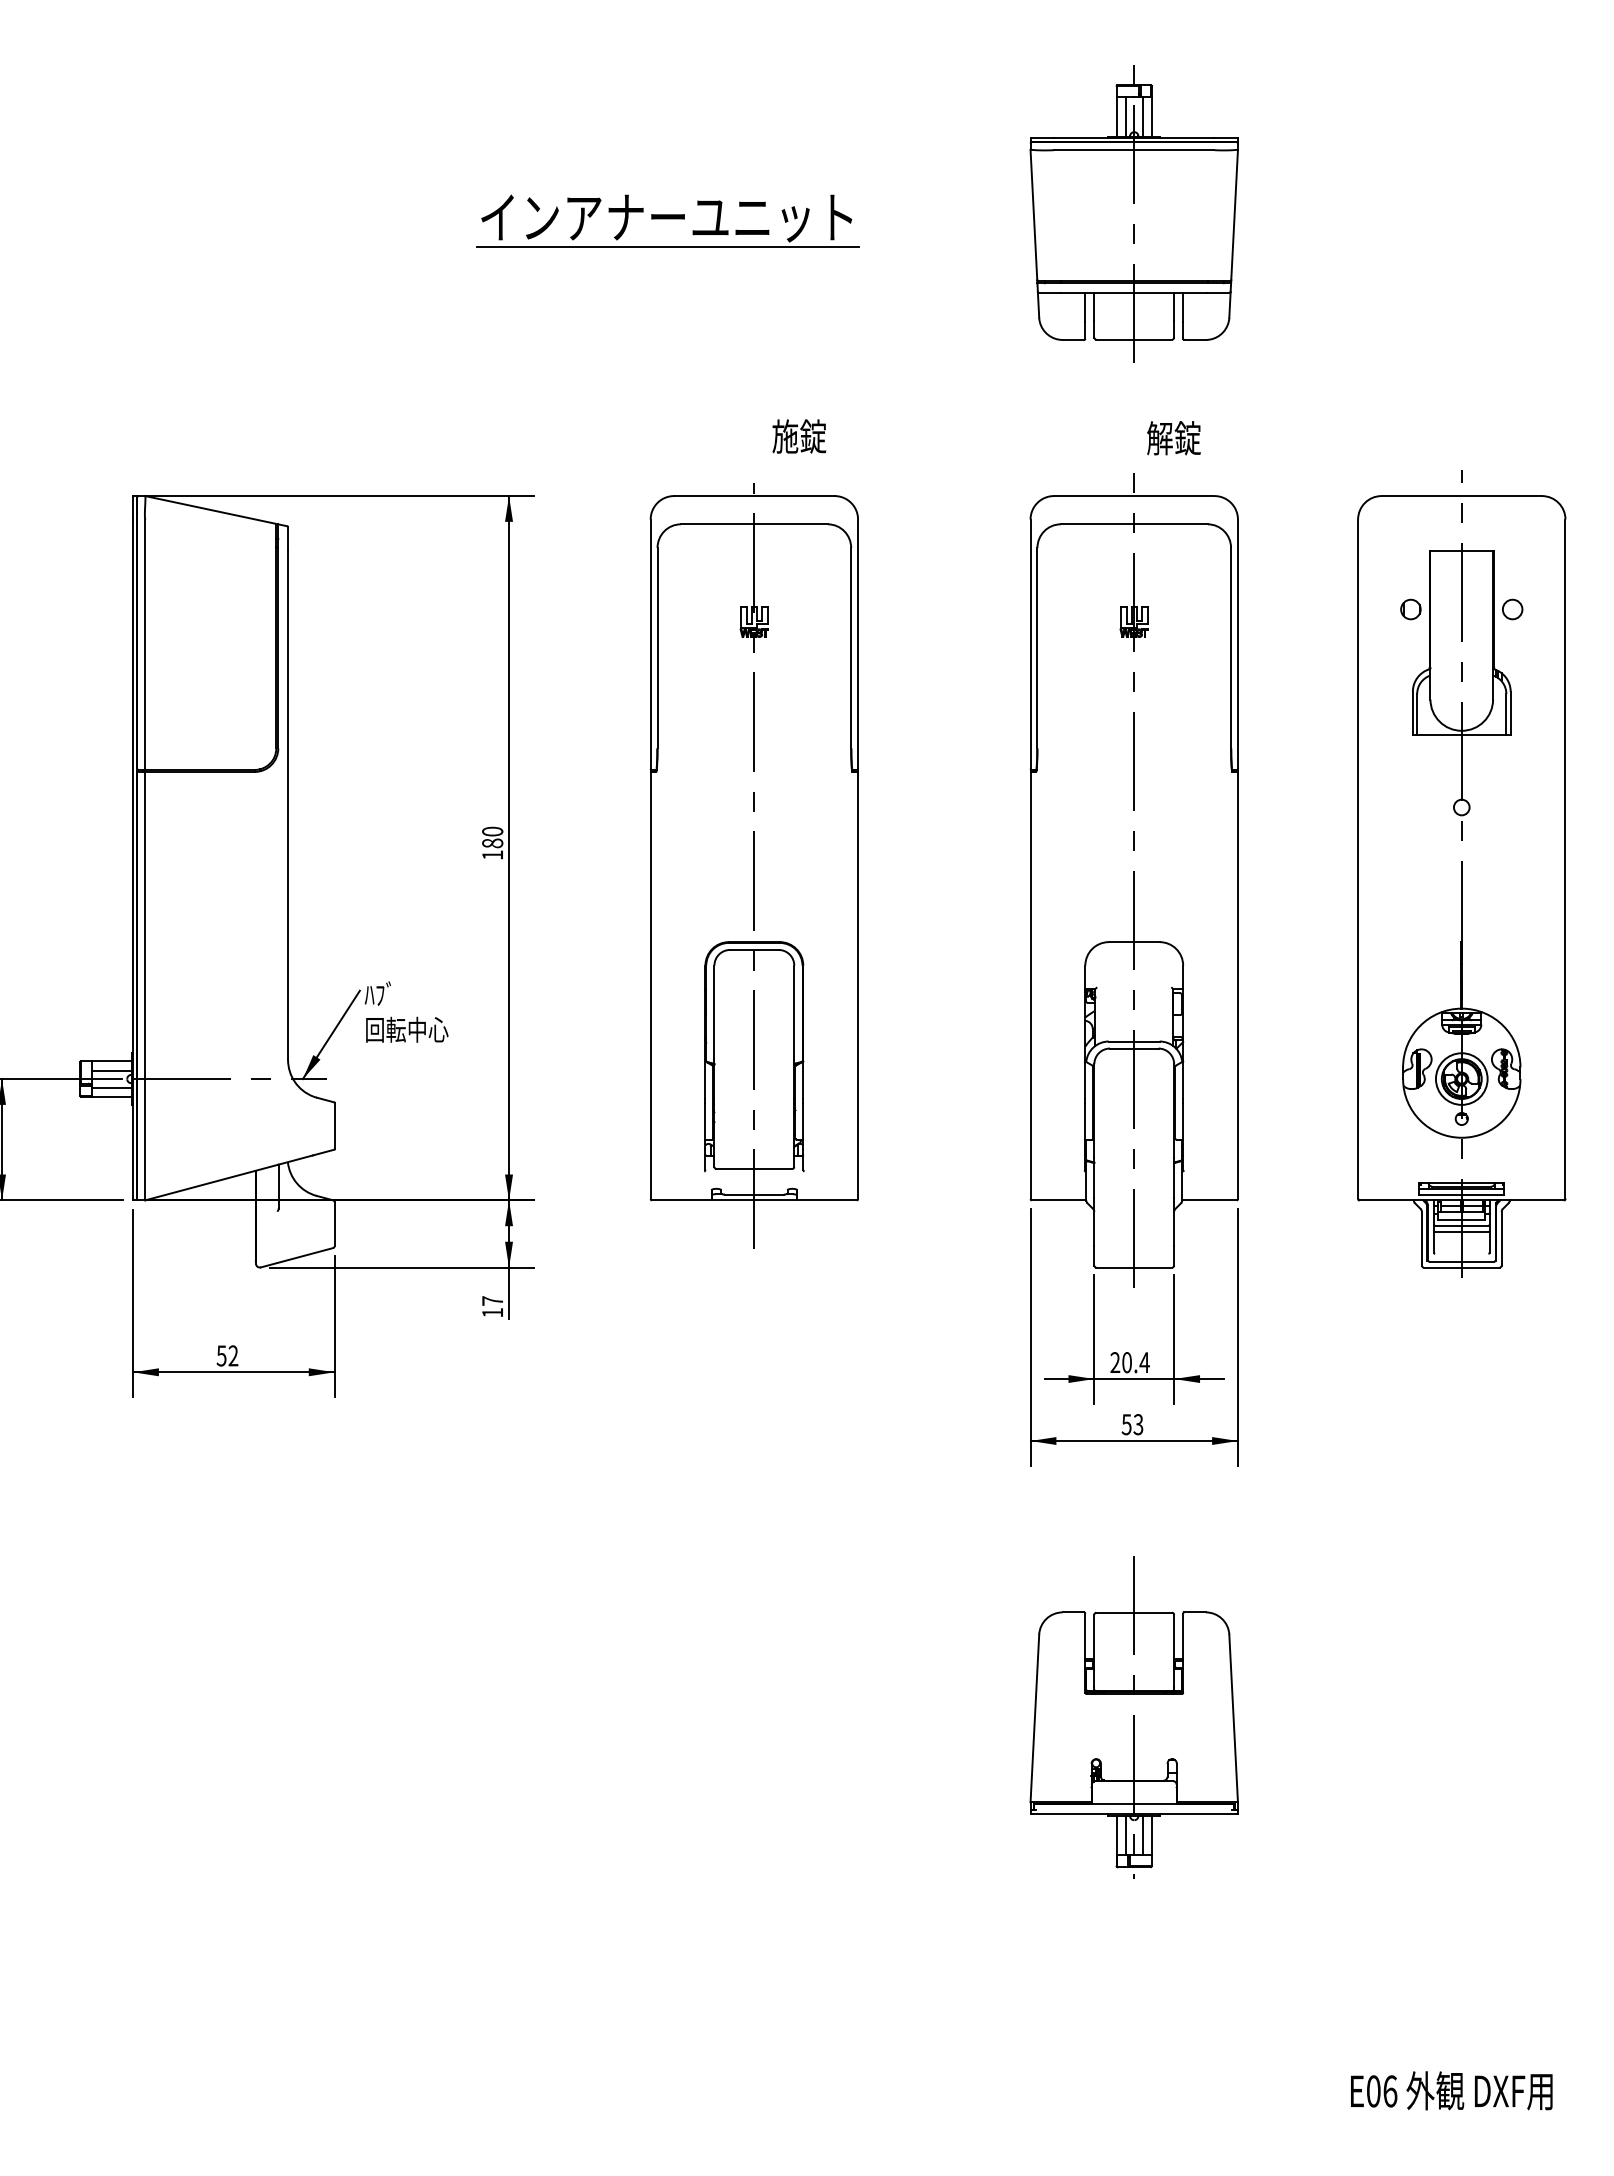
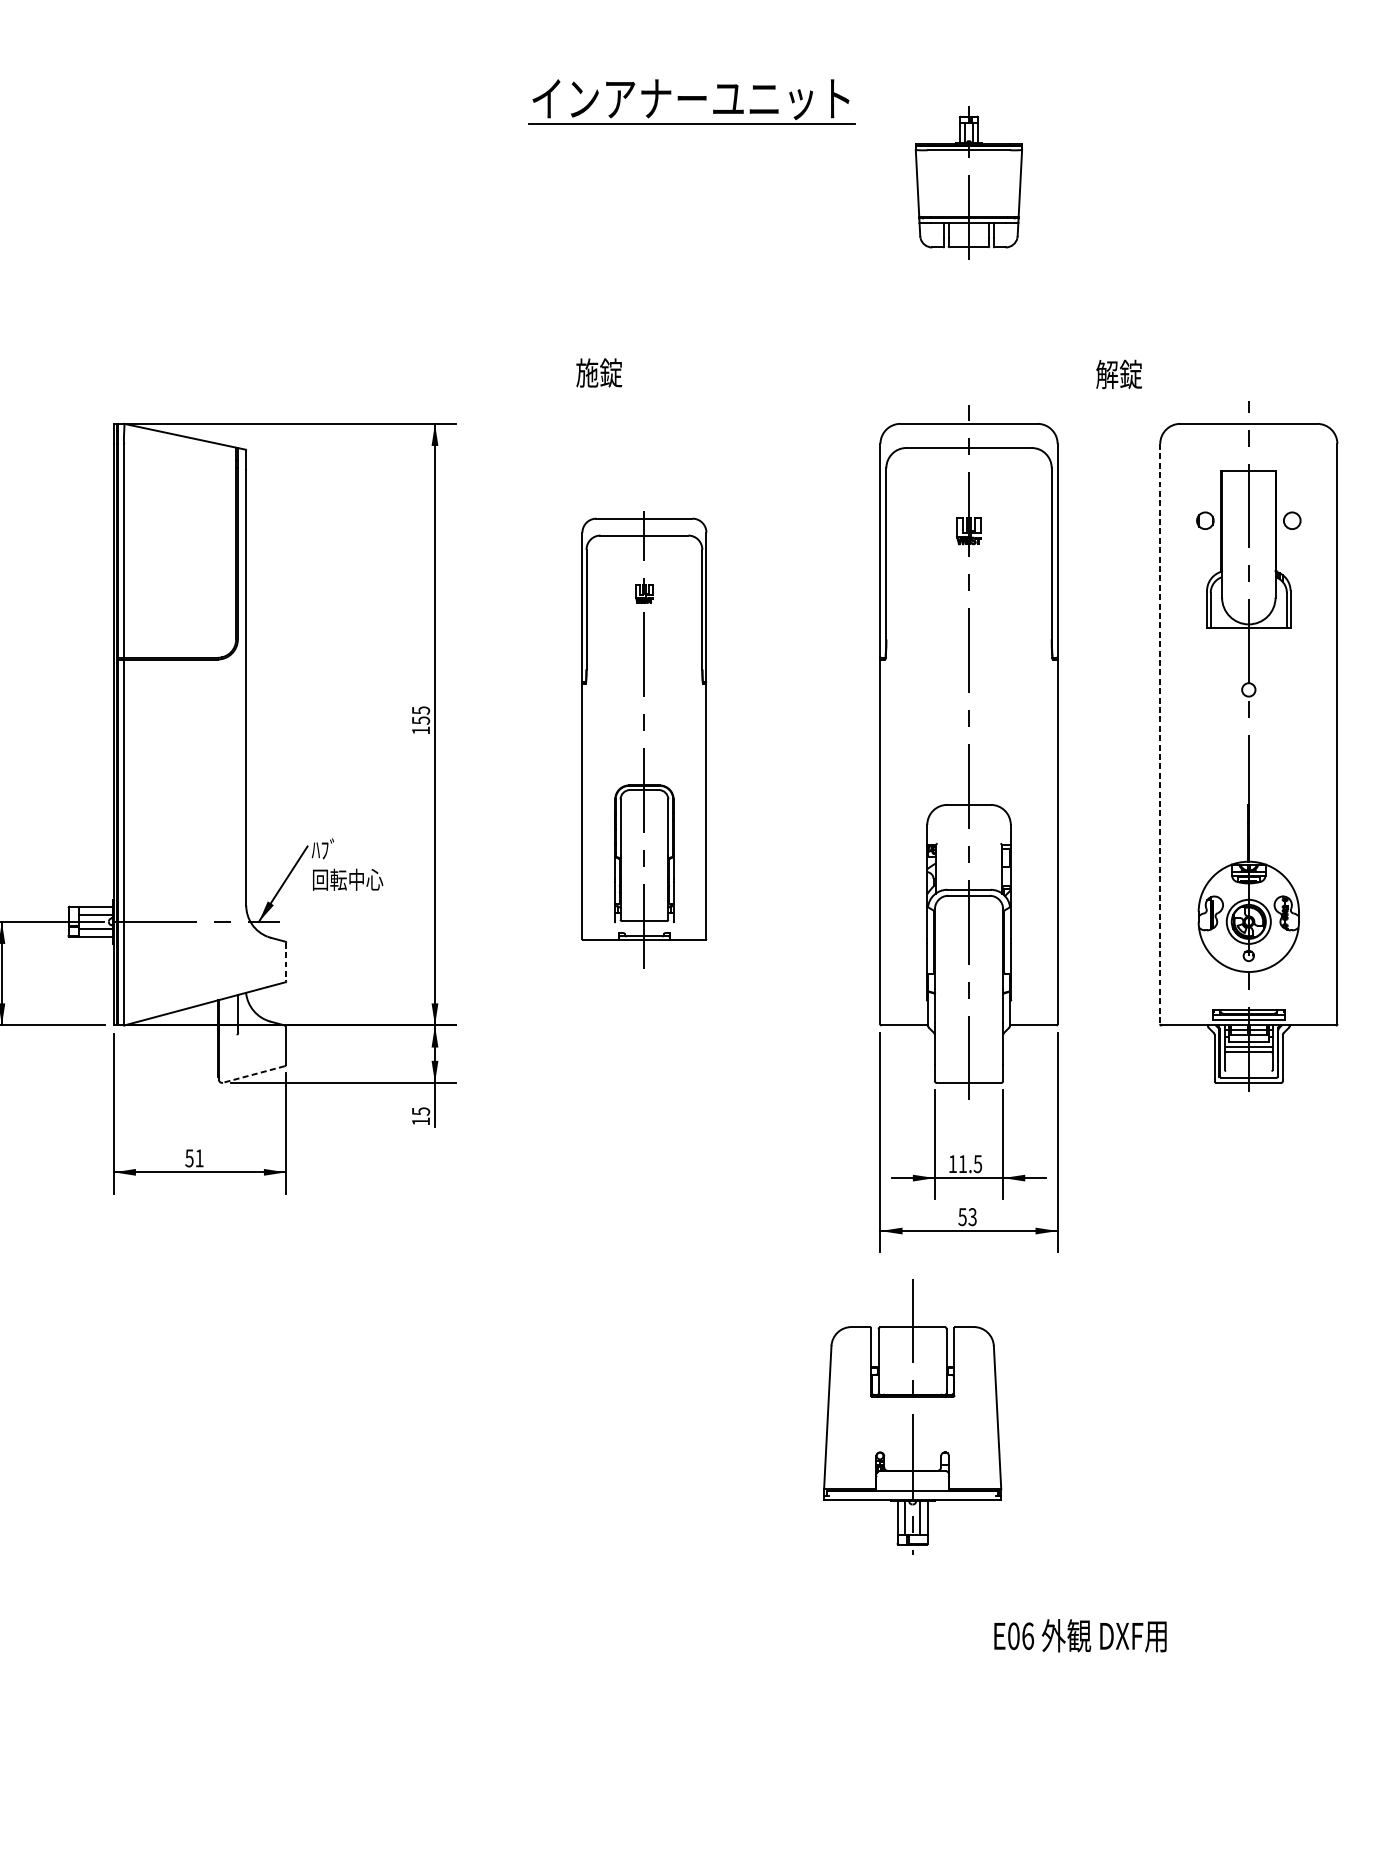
part: (1133, 213) -> (968, 182), size x0.6
part: (667, 220) -> (691, 101), moved
text: (799, 436) -> (599, 372), moved
text: (1173, 438) -> (1118, 374), moved
text: (492, 837) -> (420, 715), 180 -> 155
line: (1358, 859) -> (1160, 734), solid -> dashed
part: (753, 865) -> (643, 739), size x0.7
line: (335, 1126) -> (286, 962), solid -> dashed
line: (296, 1257) -> (253, 1074), solid -> dashed
text: (492, 1301) -> (420, 1111), 17 -> 15
text: (233, 1355) -> (199, 1157), 52 -> 51
text: (1129, 1362) -> (964, 1163), 20.4 -> 11.5
part: (1133, 1717) -> (912, 1416), moved
text: (1451, 2090) -> (1080, 1635), moved

